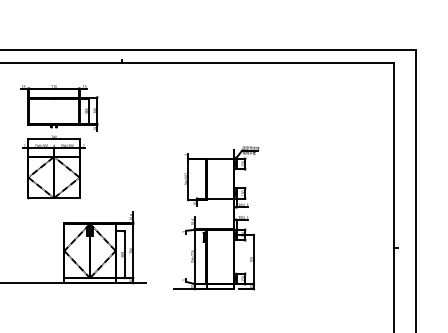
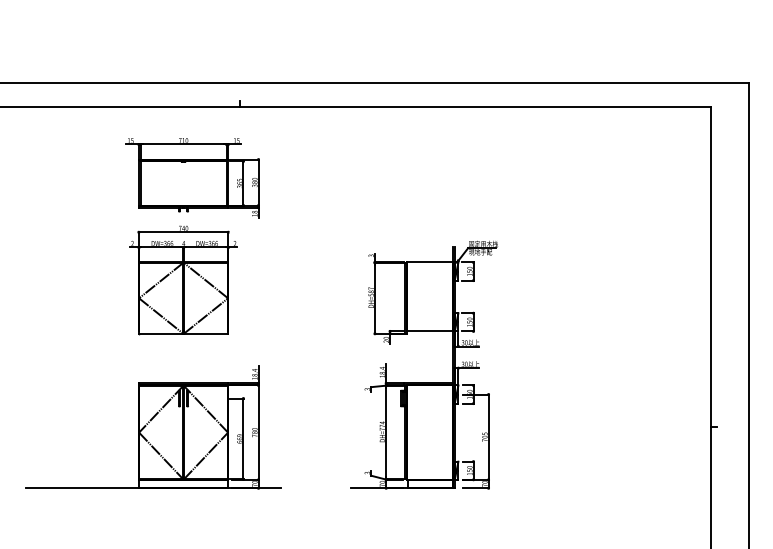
part: (59, 142) -> (193, 237), moved
part: (216, 228) -> (423, 383), moved

